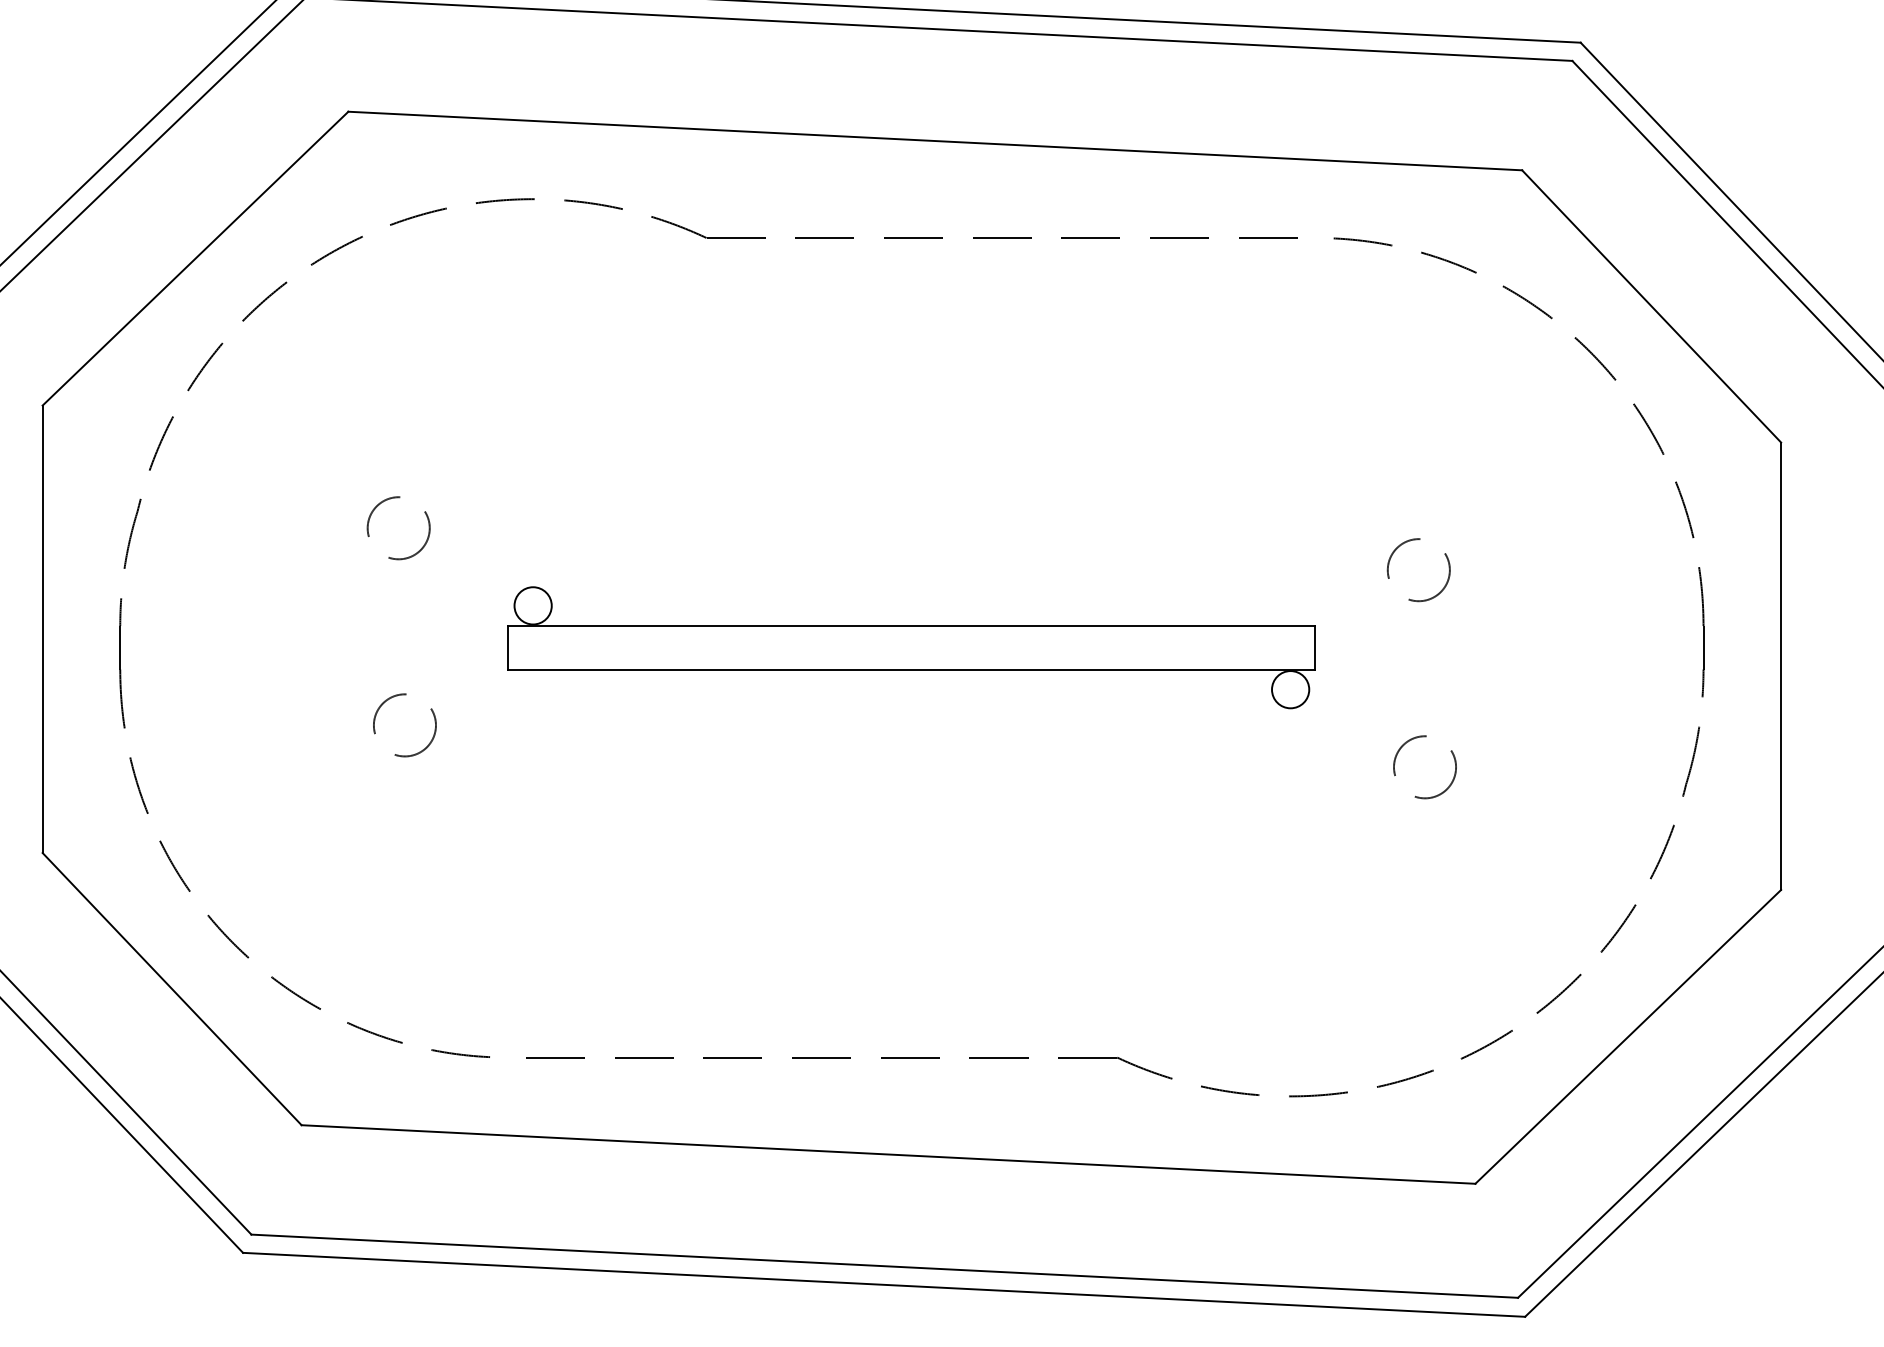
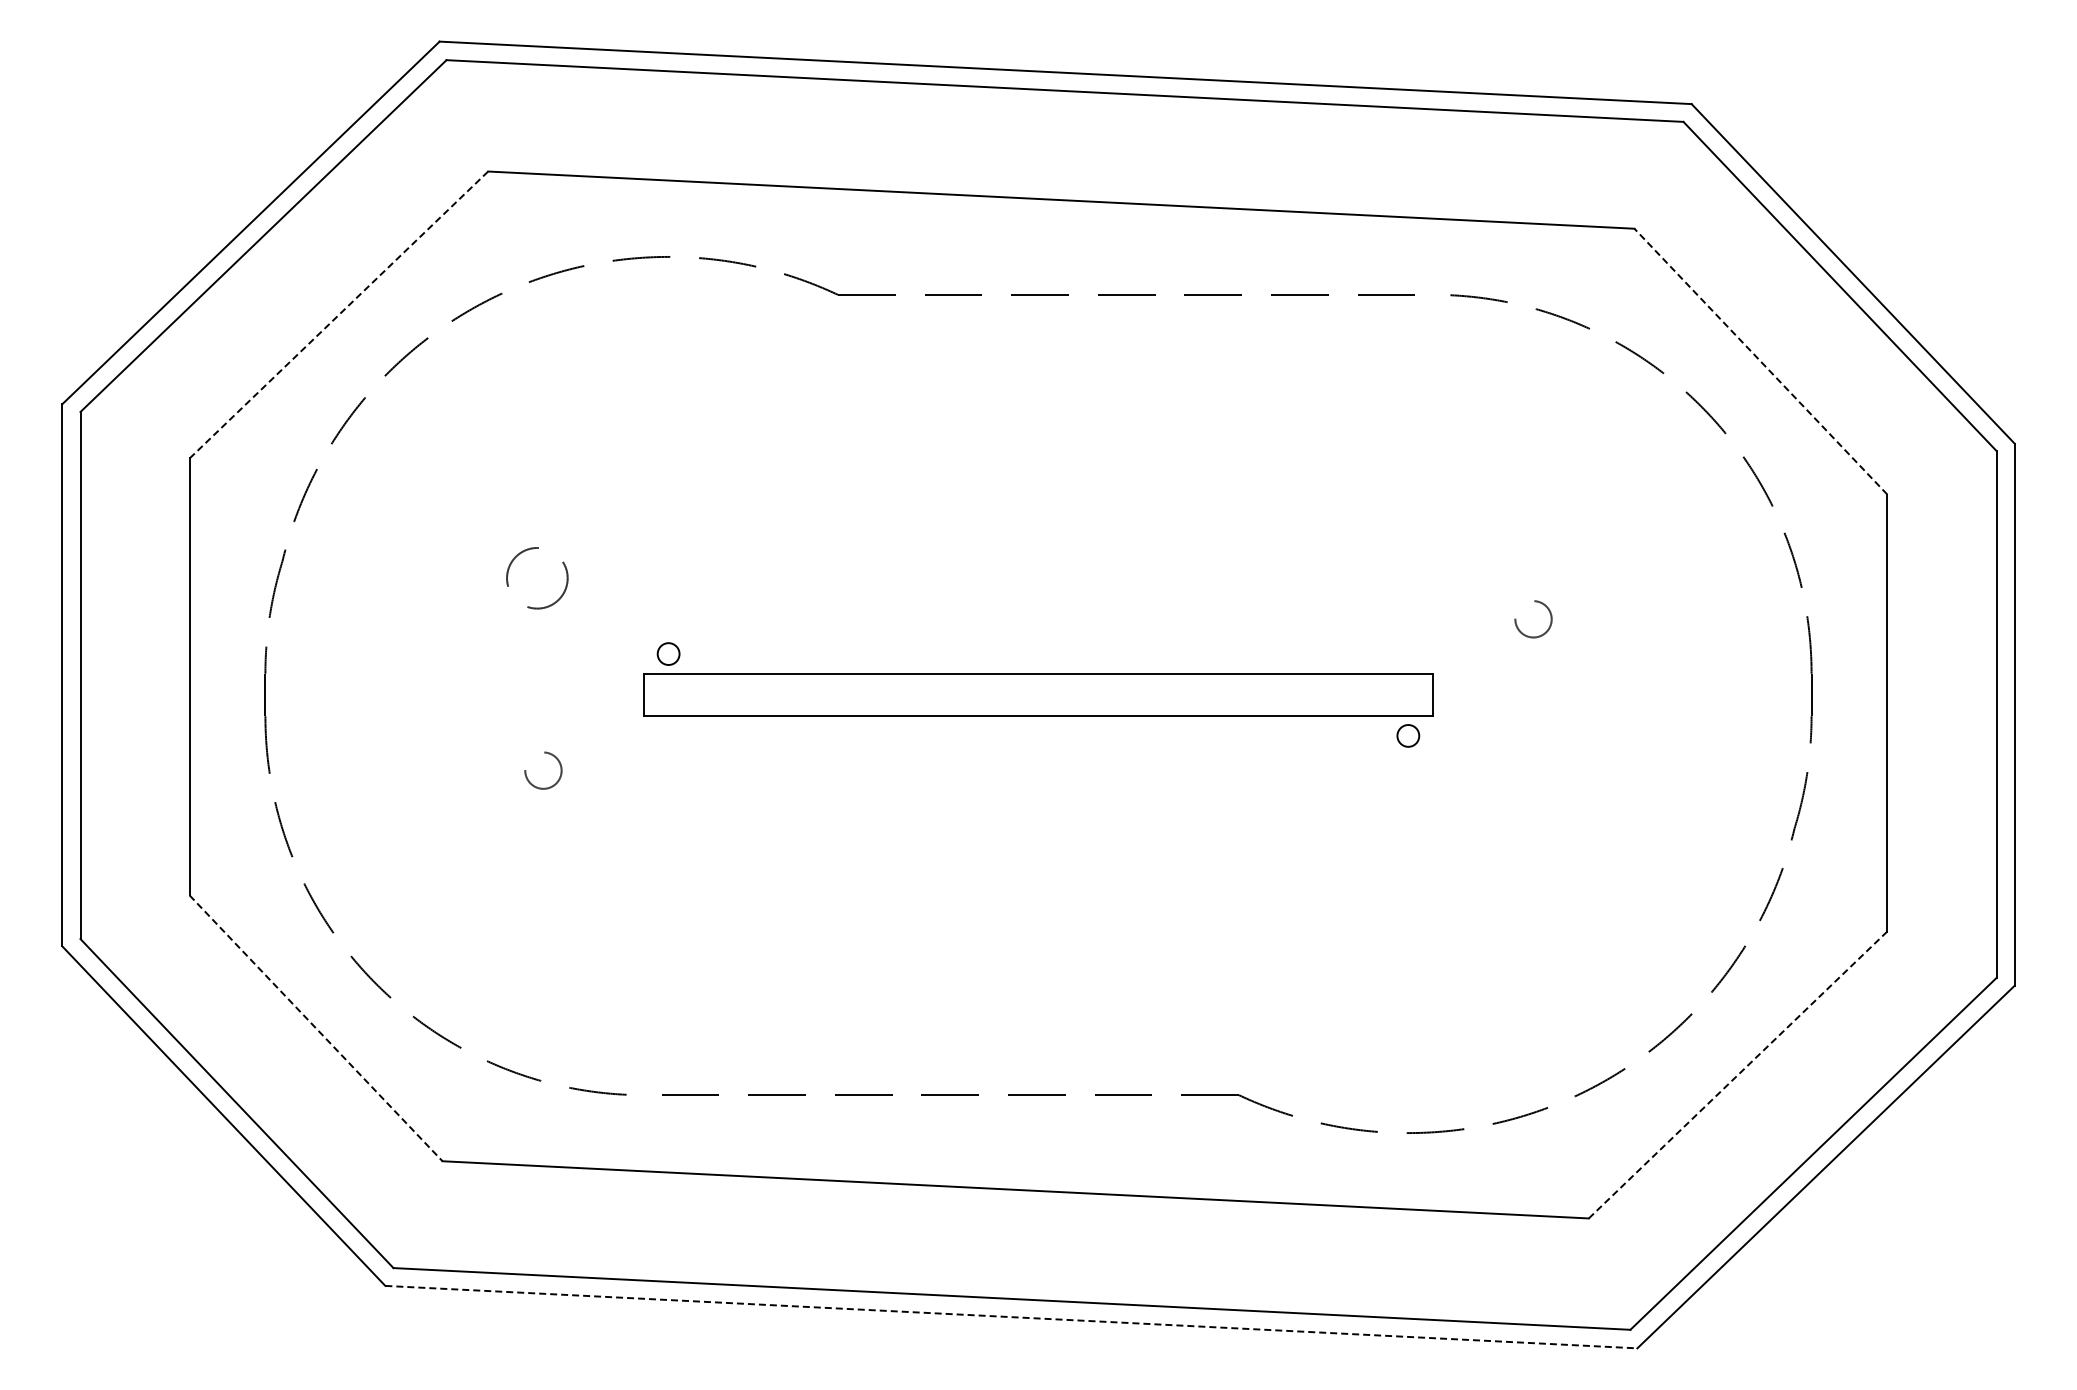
line: (195, 259) -> (338, 315), solid -> dashed
line: (1651, 306) -> (1760, 361), solid -> dashed
circle: (1418, 570) -> (1533, 619), size x0.6
circle: (533, 605) -> (668, 653), size x0.6
circle: (1290, 689) -> (1408, 735), size x0.6
circle: (405, 725) -> (543, 770), size x0.6
circle: (1424, 767) -> (1539, 811), removed
line: (172, 989) -> (316, 1028), solid -> dashed
line: (1628, 1036) -> (1738, 1074), solid -> dashed
line: (884, 1285) -> (1011, 1317), solid -> dashed

